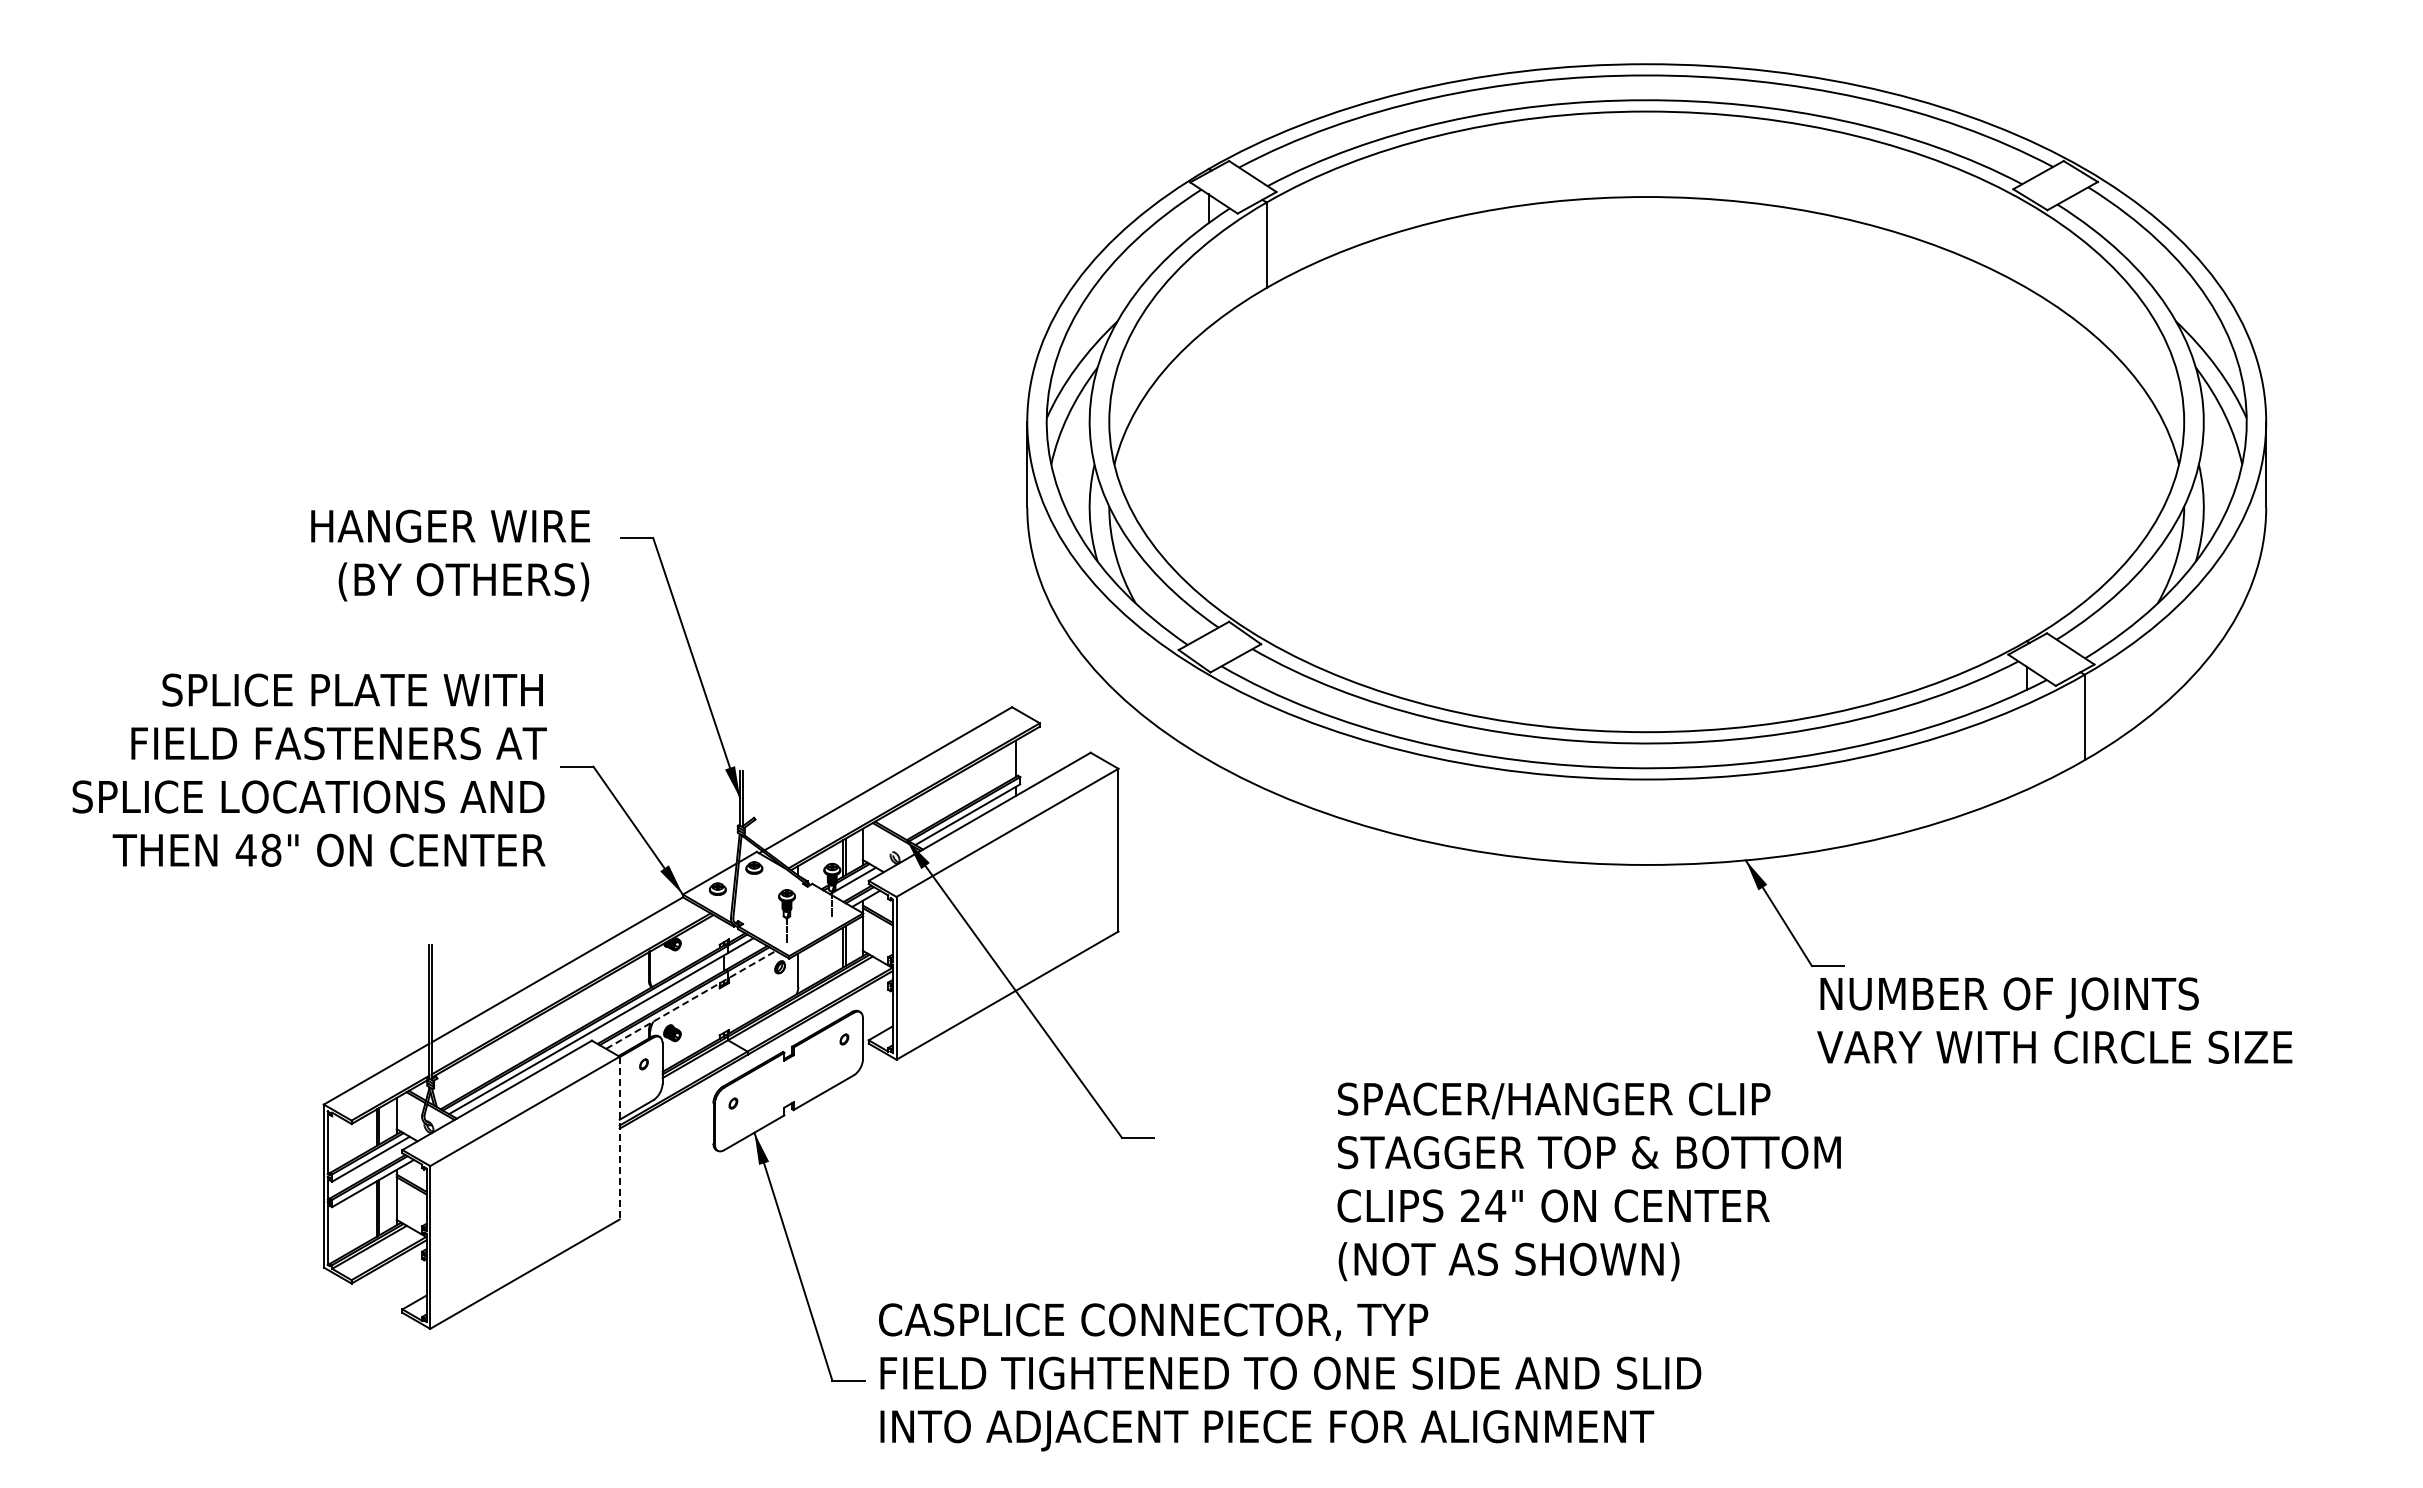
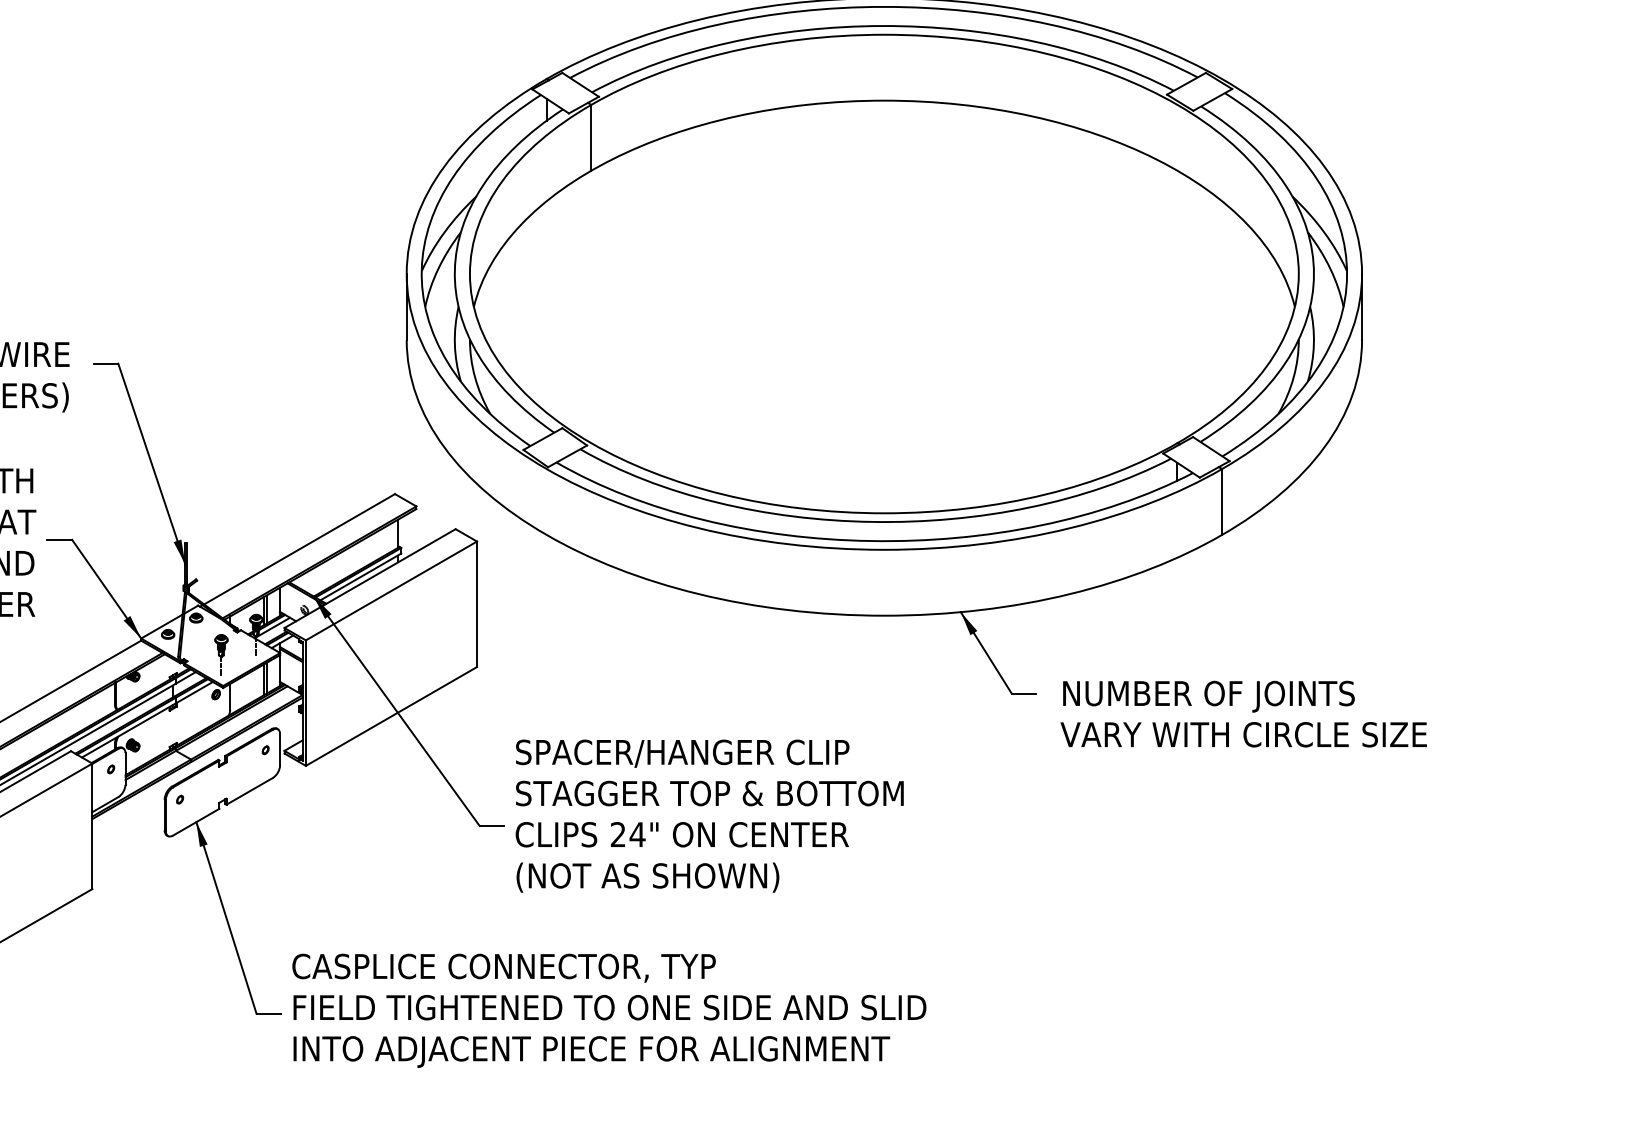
line: (691, 999) -> (147, 719), dashed -> solid
text: (2054, 1020) -> (1243, 714), moved
line: (619, 1138) -> (92, 826), dashed -> solid
text: (1588, 1181) -> (709, 815), moved

